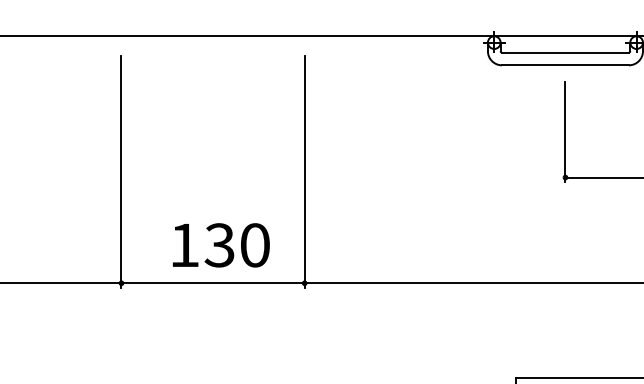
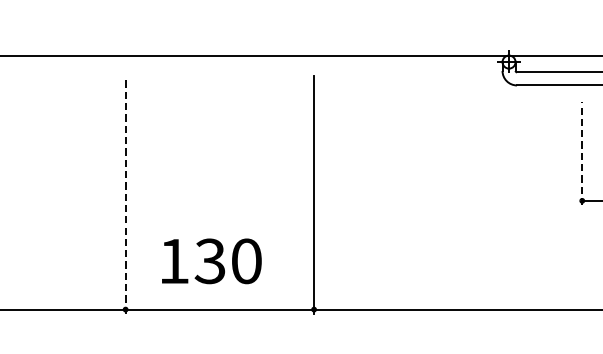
line: (565, 131) -> (582, 153), solid -> dashed
line: (121, 171) -> (125, 194), solid -> dashed
text: (221, 245) -> (212, 261), moved

